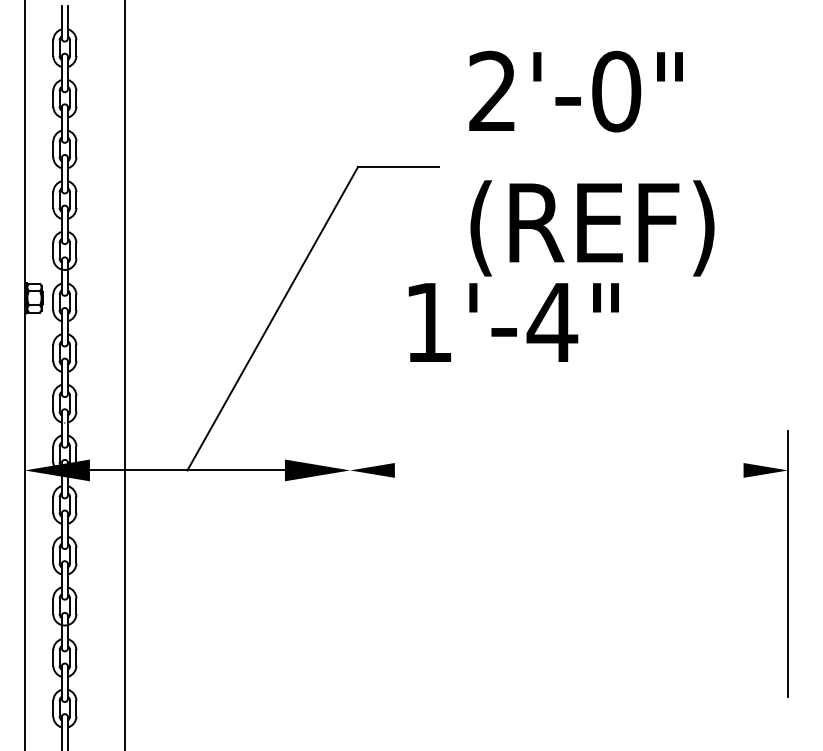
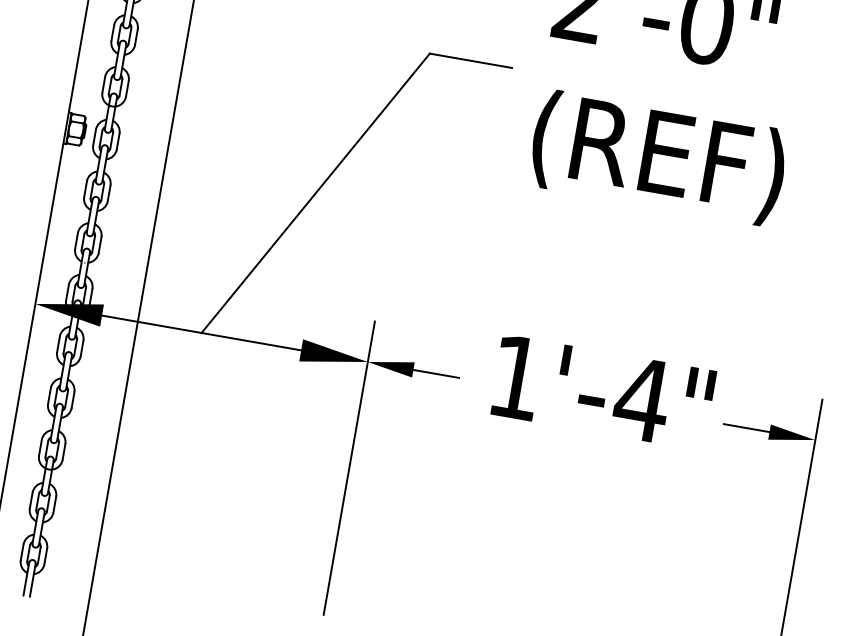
text: (513, 322) -> (602, 392), moved
line: (416, 470) -> (435, 373), added
line: (720, 470) -> (745, 428), added
line: (350, 574) -> (349, 468), added

